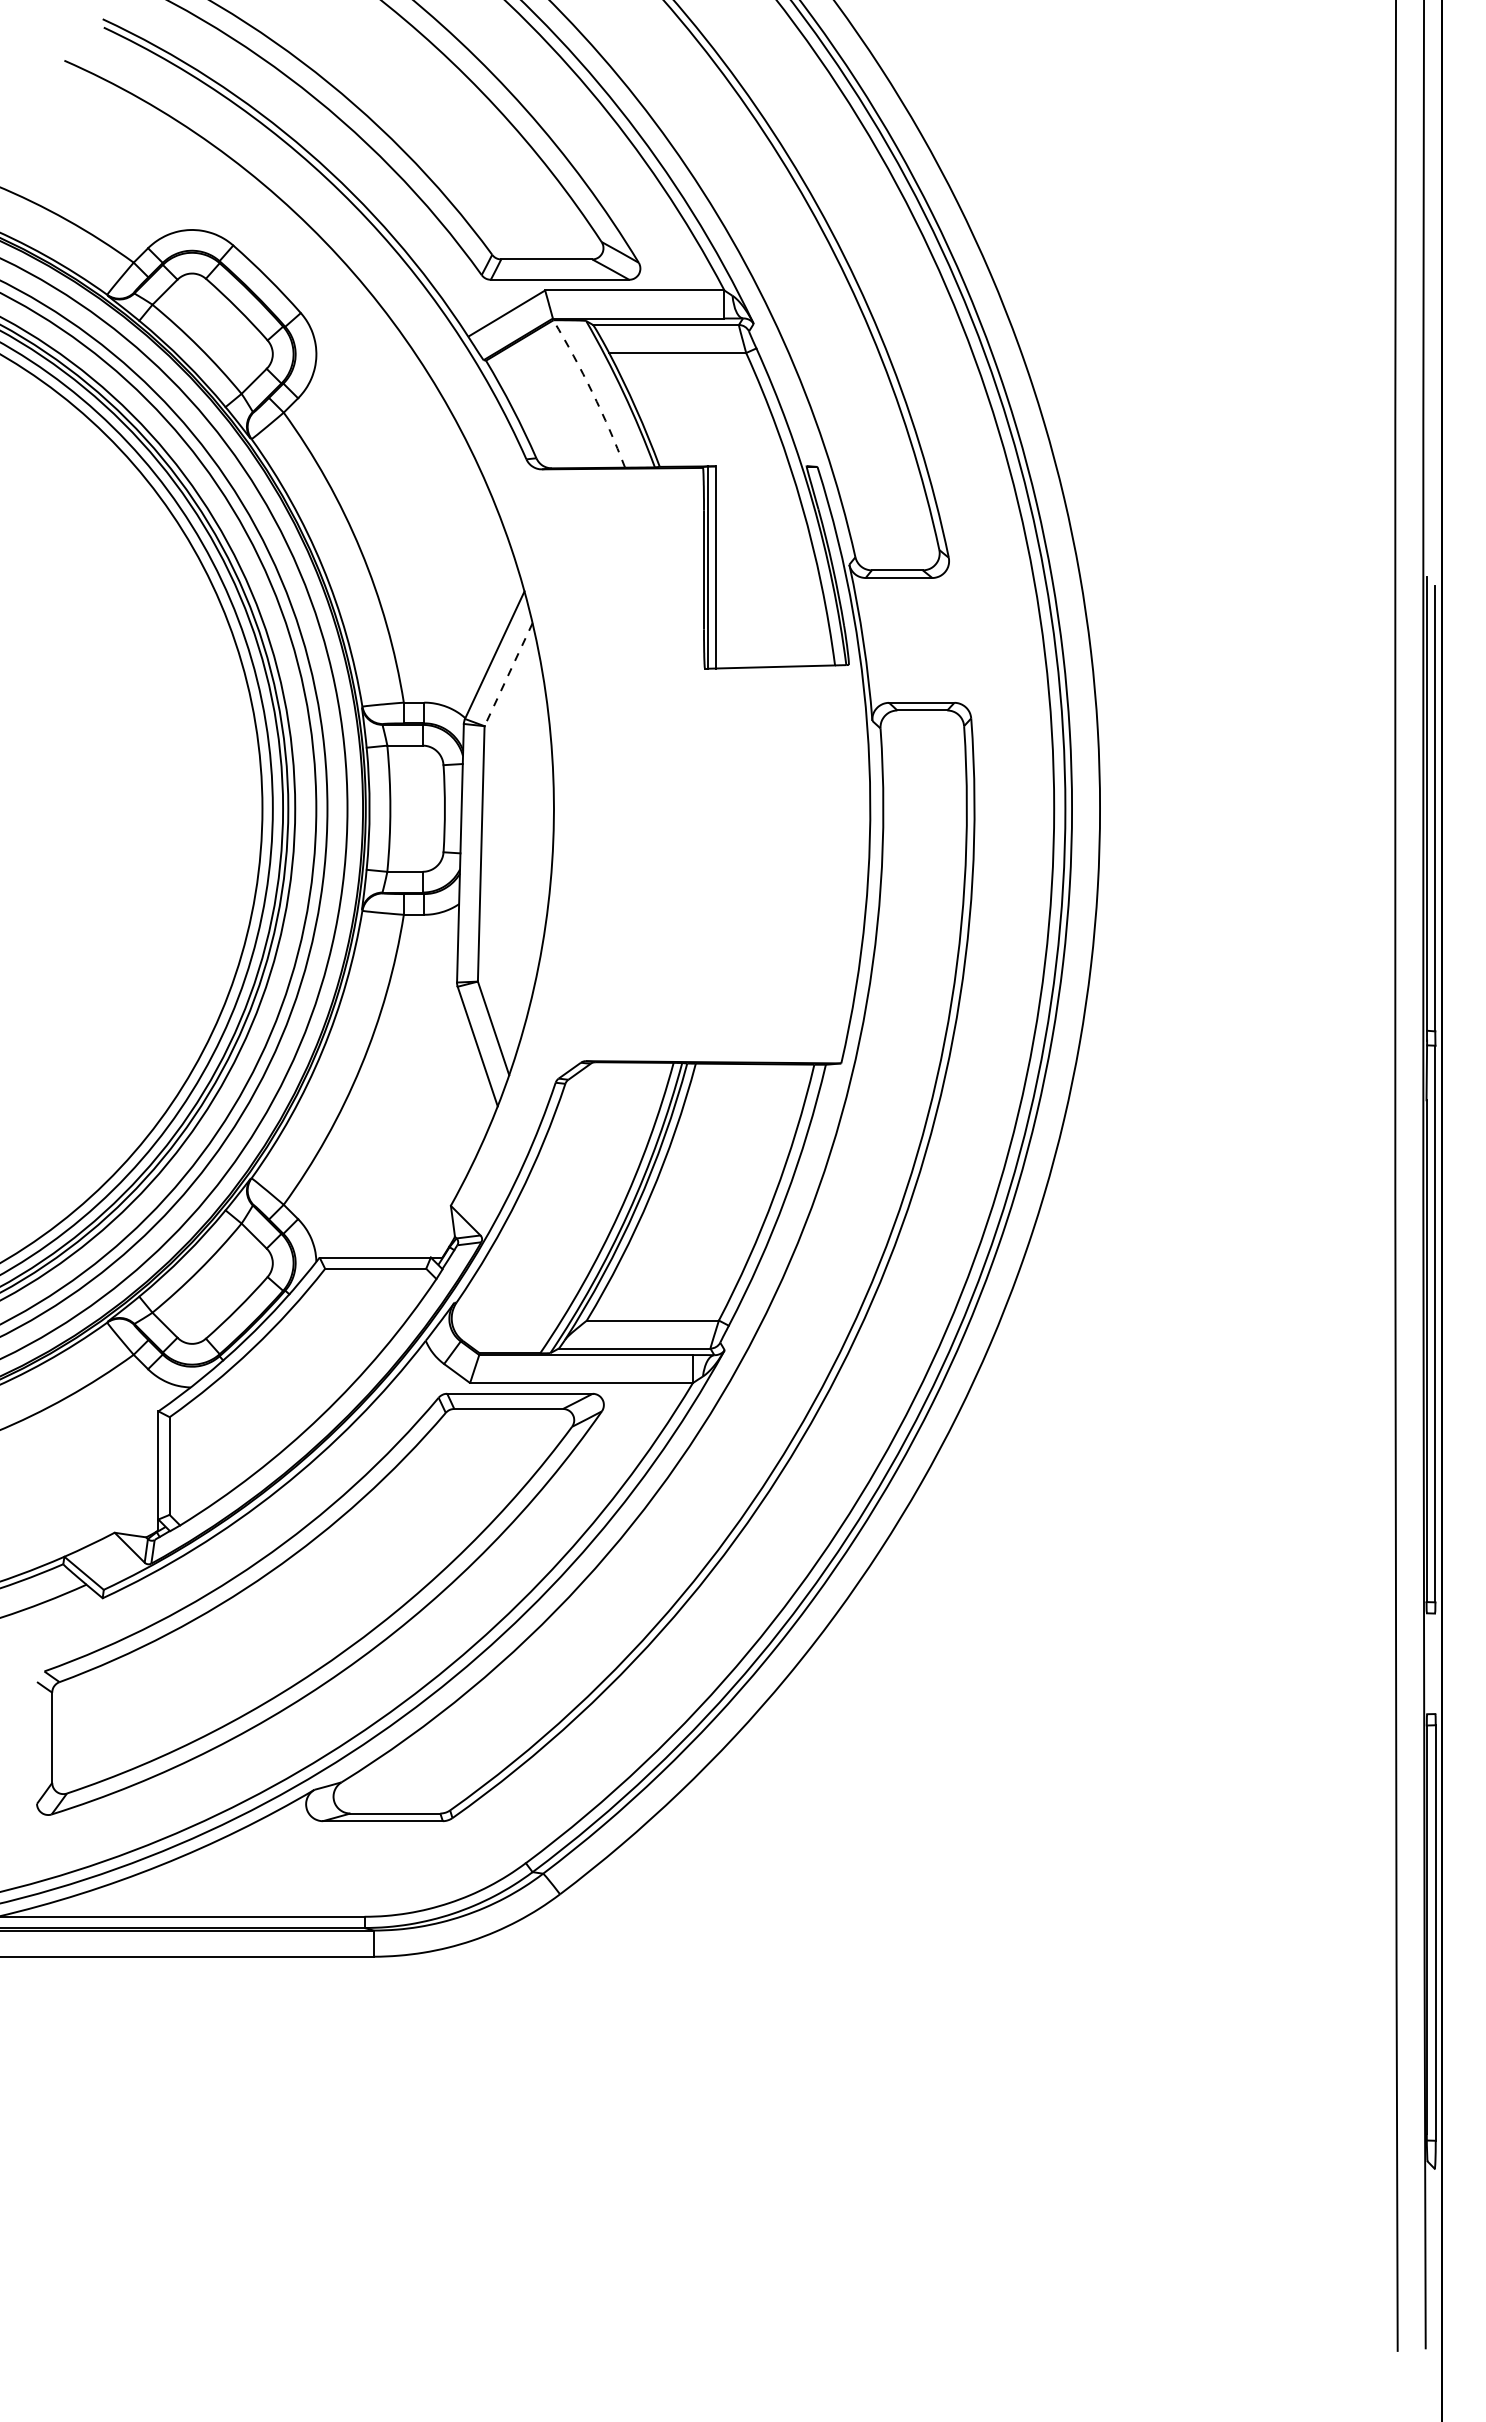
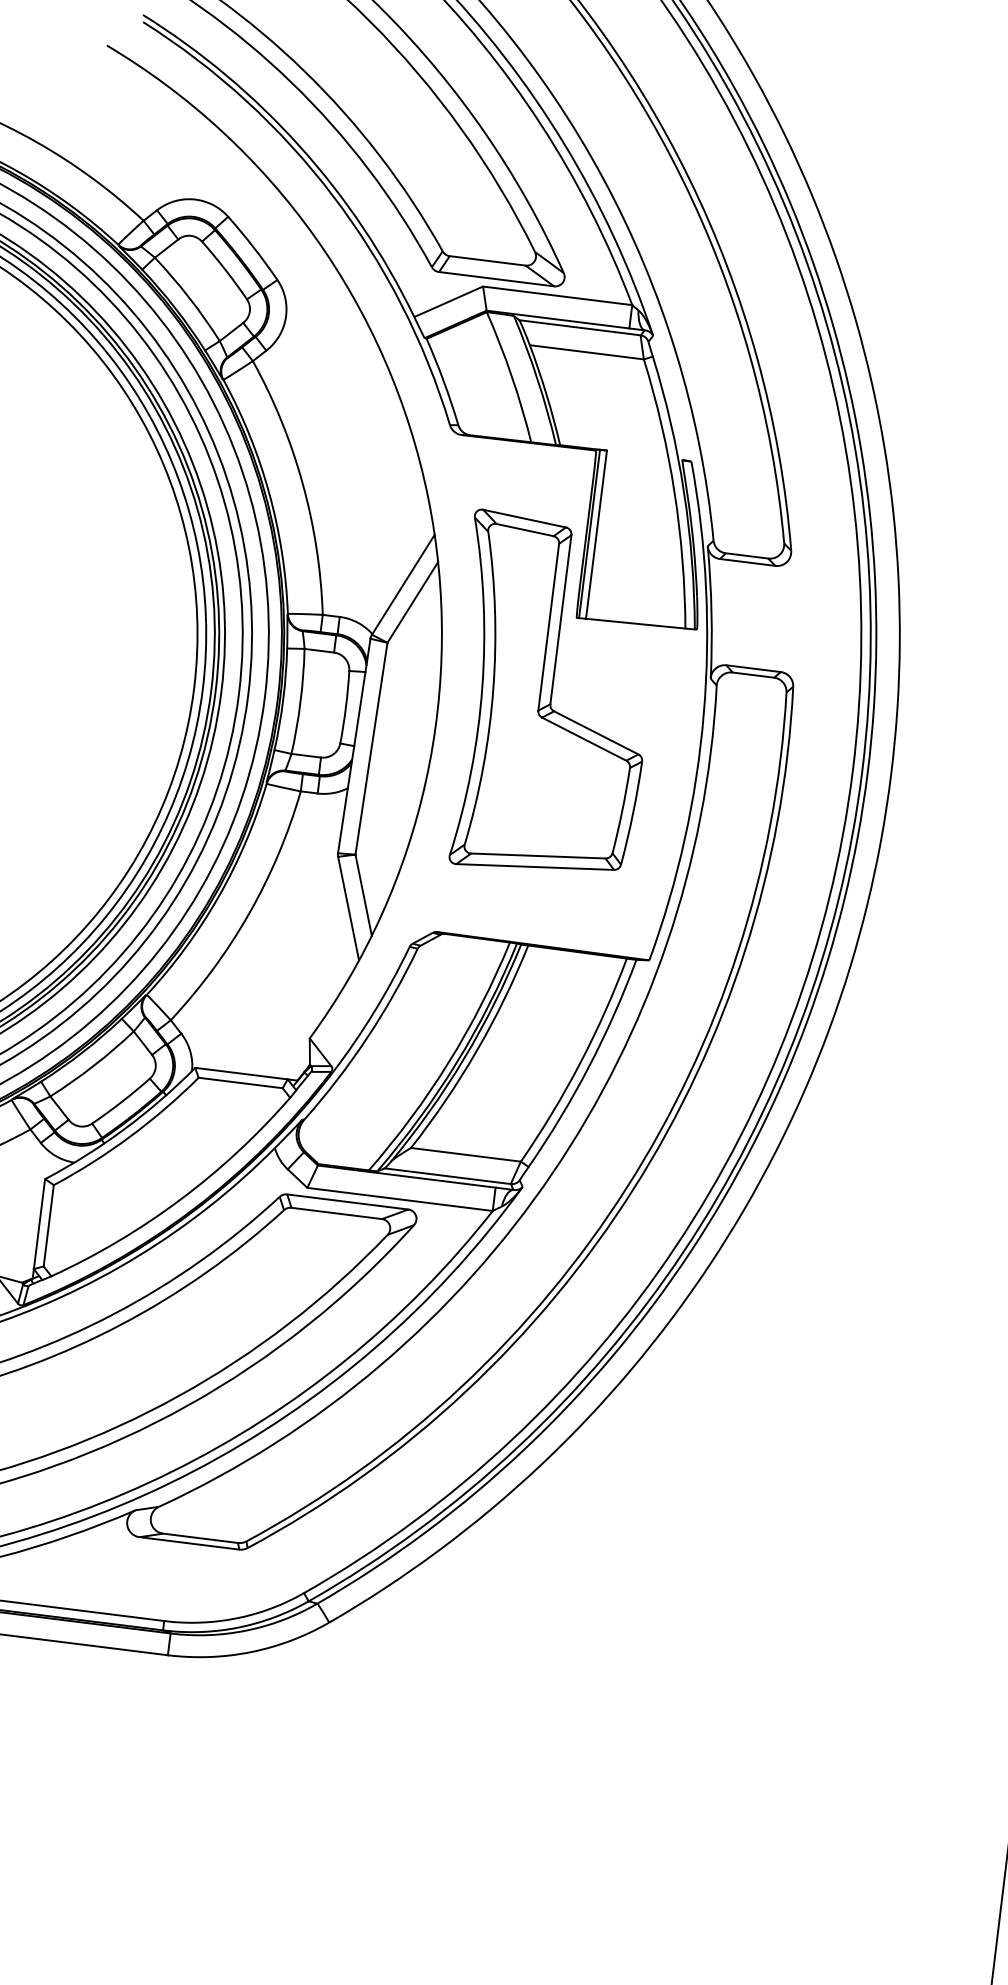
arc: (592, 392) -> (511, 376), dashed -> solid
line: (508, 674) -> (412, 602), dashed -> solid
part: (686, 765) -> (551, 696), added

